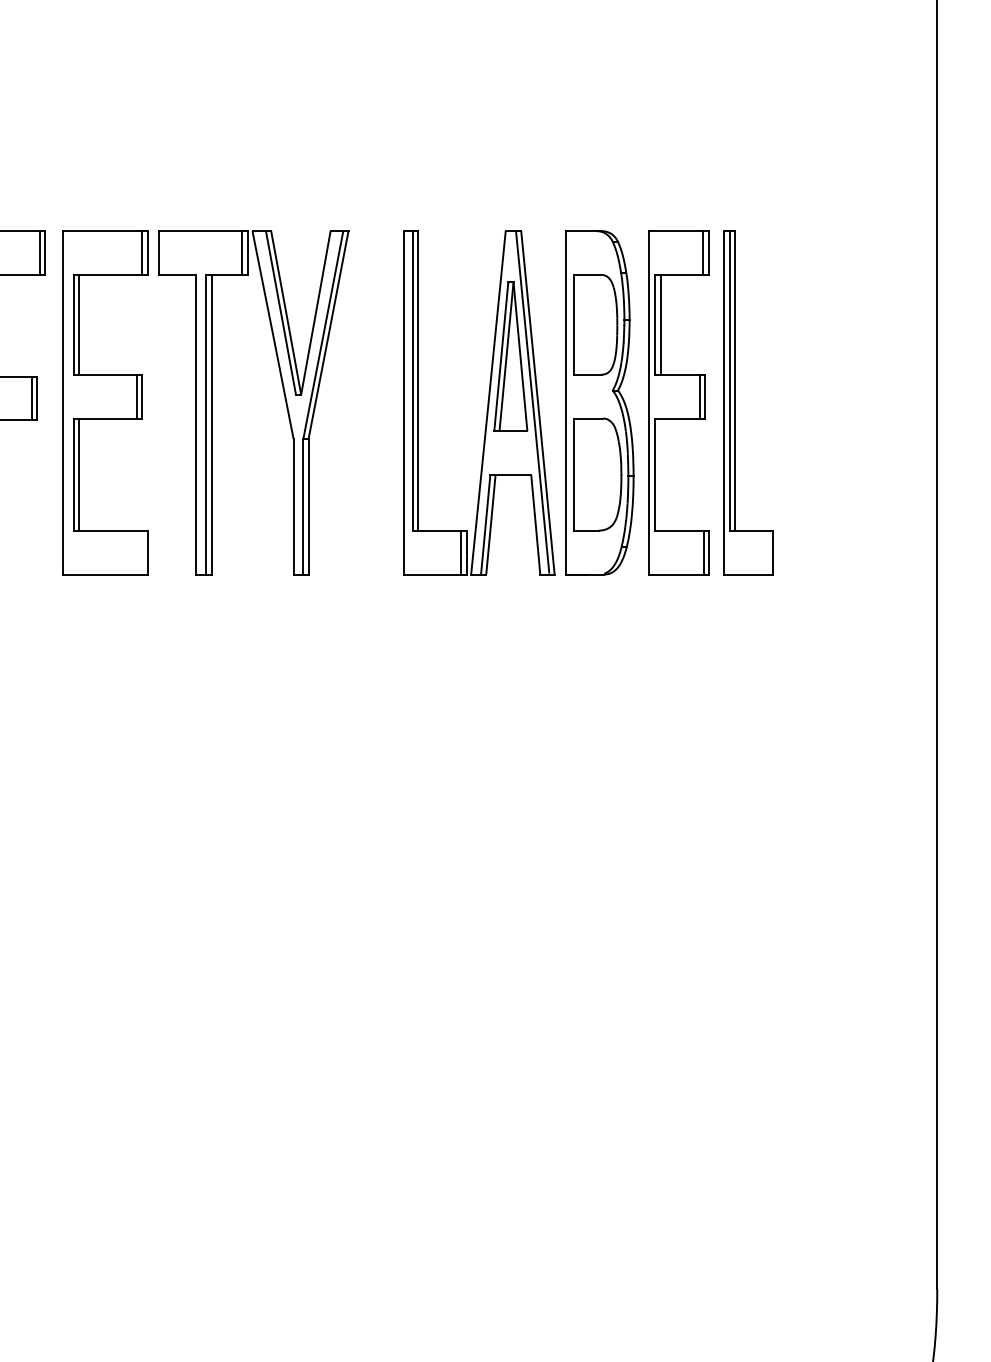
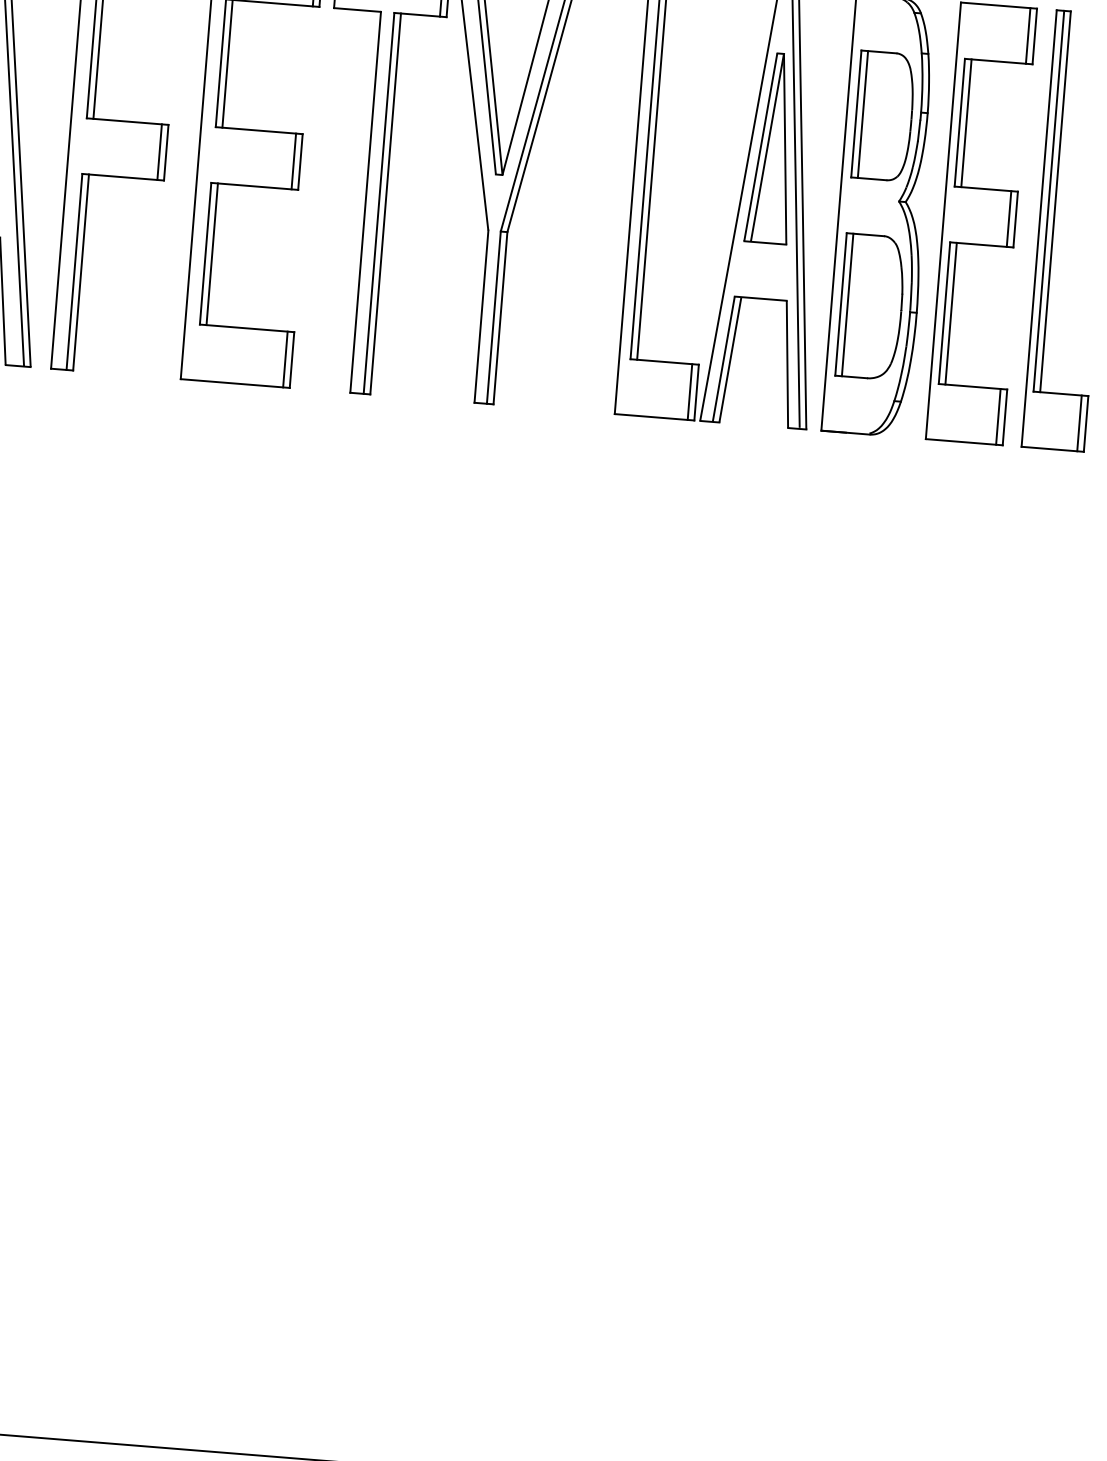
line: (579, 324) -> (863, 114), added
line: (579, 474) -> (848, 304), added
line: (660, 474) -> (951, 313), added
line: (143, 552) -> (285, 359), added
line: (767, 552) -> (1079, 423), added

